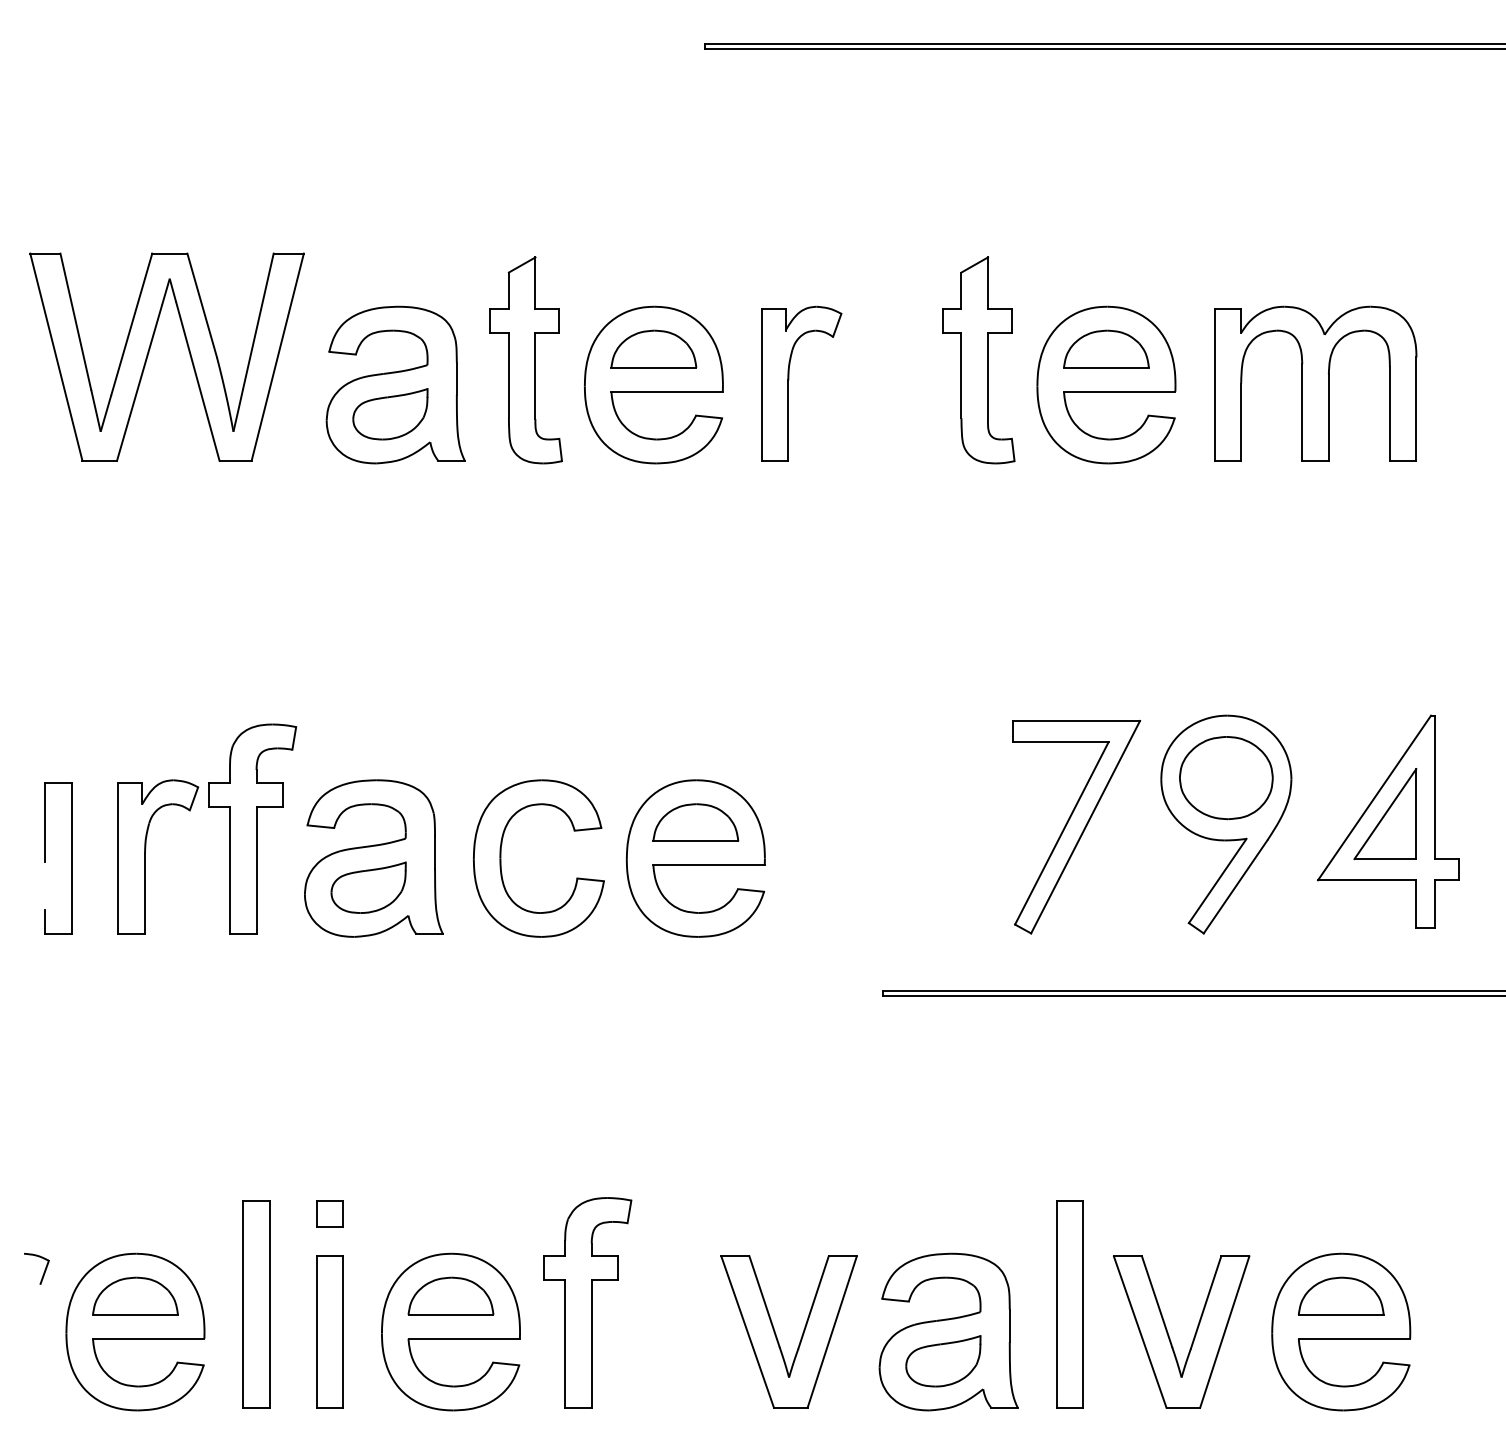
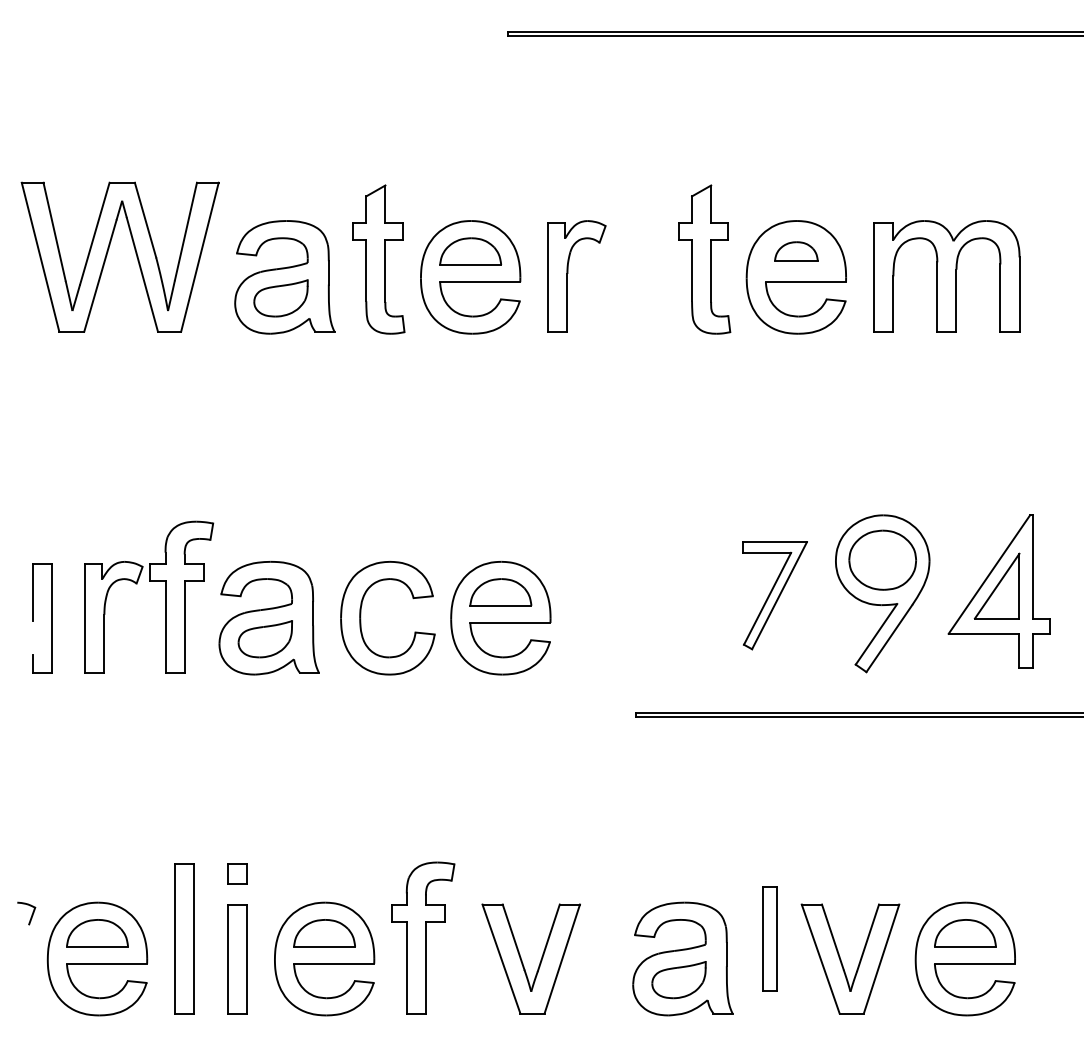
part: (1106, 348) -> (796, 251), size x0.7
part: (1076, 827) -> (774, 595), size x0.7
part: (1069, 1304) -> (769, 939), size x0.7
part: (776, 1333) -> (522, 960), moved

